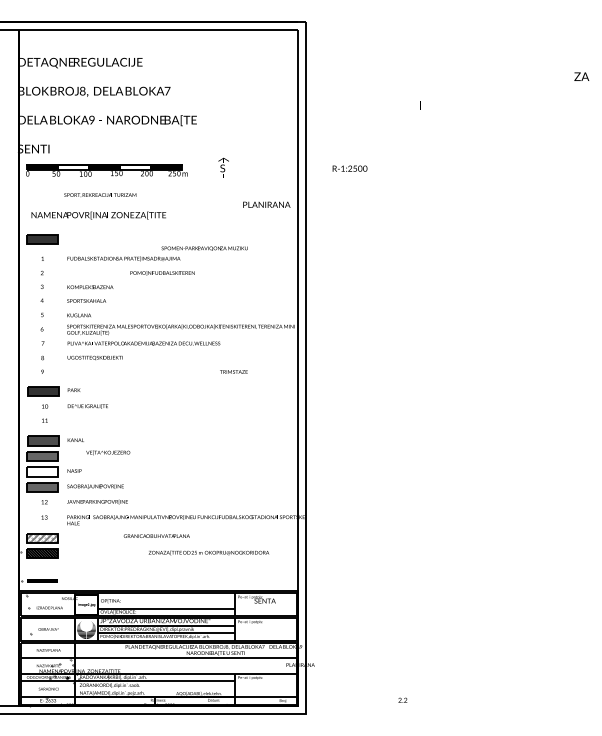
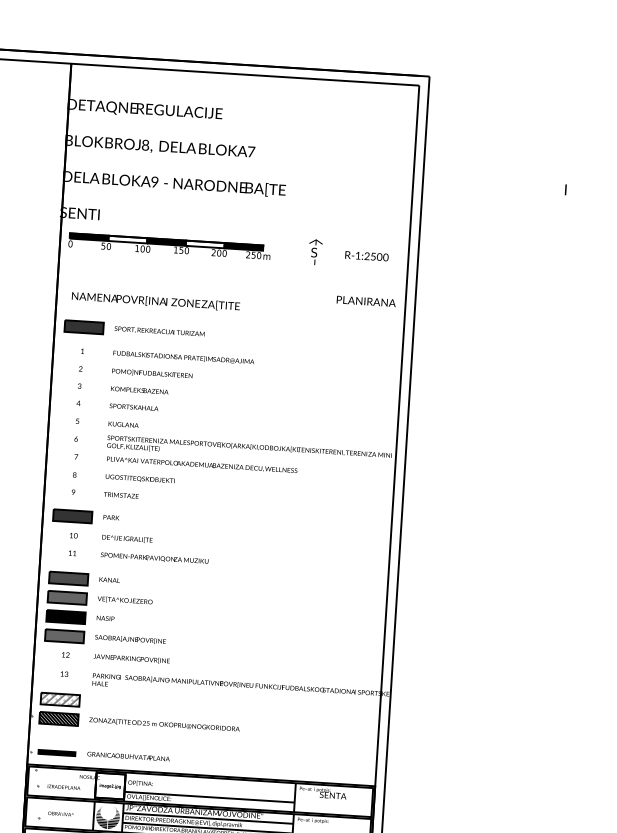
text: (349, 168) -> (366, 255), moved
text: (100, 194) -> (159, 330), moved
text: (204, 248) -> (154, 558), moved
text: (162, 273) -> (152, 374), moved
text: (233, 371) -> (120, 494), moved
text: (108, 452) -> (125, 600), moved
fill: (42, 471) -> (65, 616), added
text: (156, 535) -> (128, 755), moved
text: (208, 552) -> (164, 724), moved

